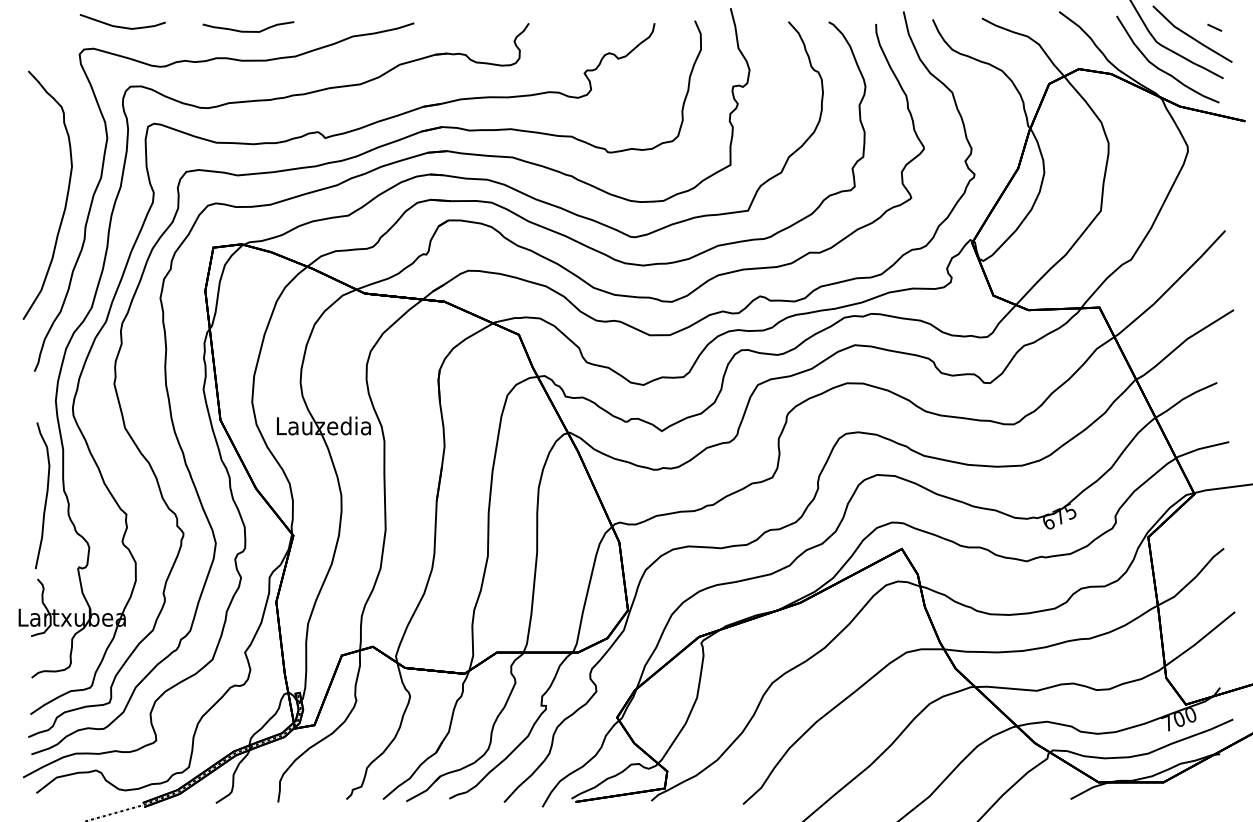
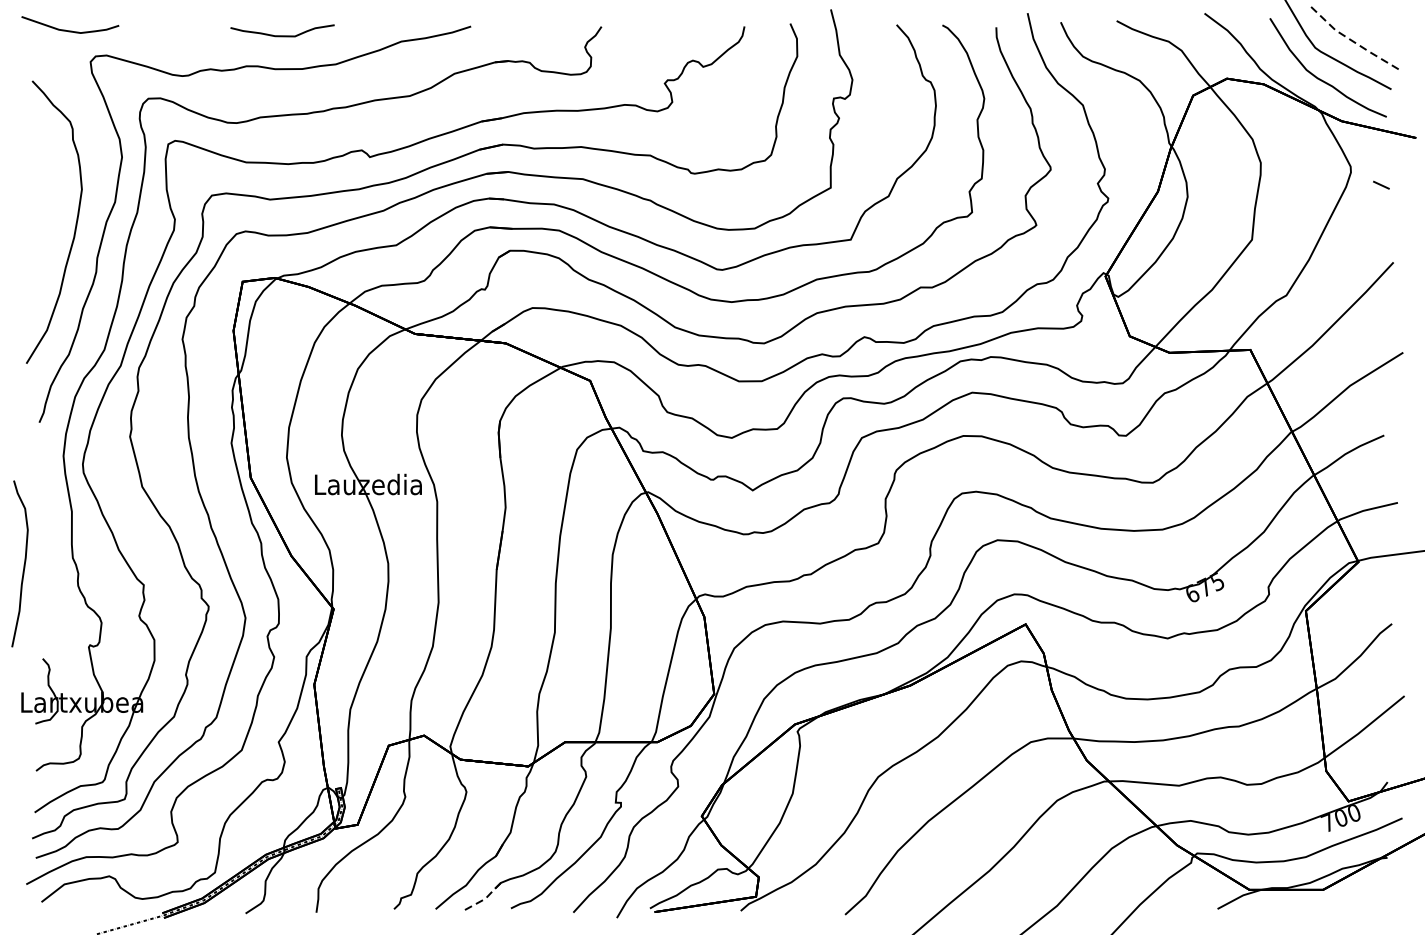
curve: (122, 26) -> (69, 30), moved
line: (1214, 27) -> (1381, 184), moved
line: (1190, 37) -> (1353, 42), solid -> dashed
curve: (45, 496) -> (23, 564), moved
line: (425, 790) -> (483, 899), solid -> dashed

